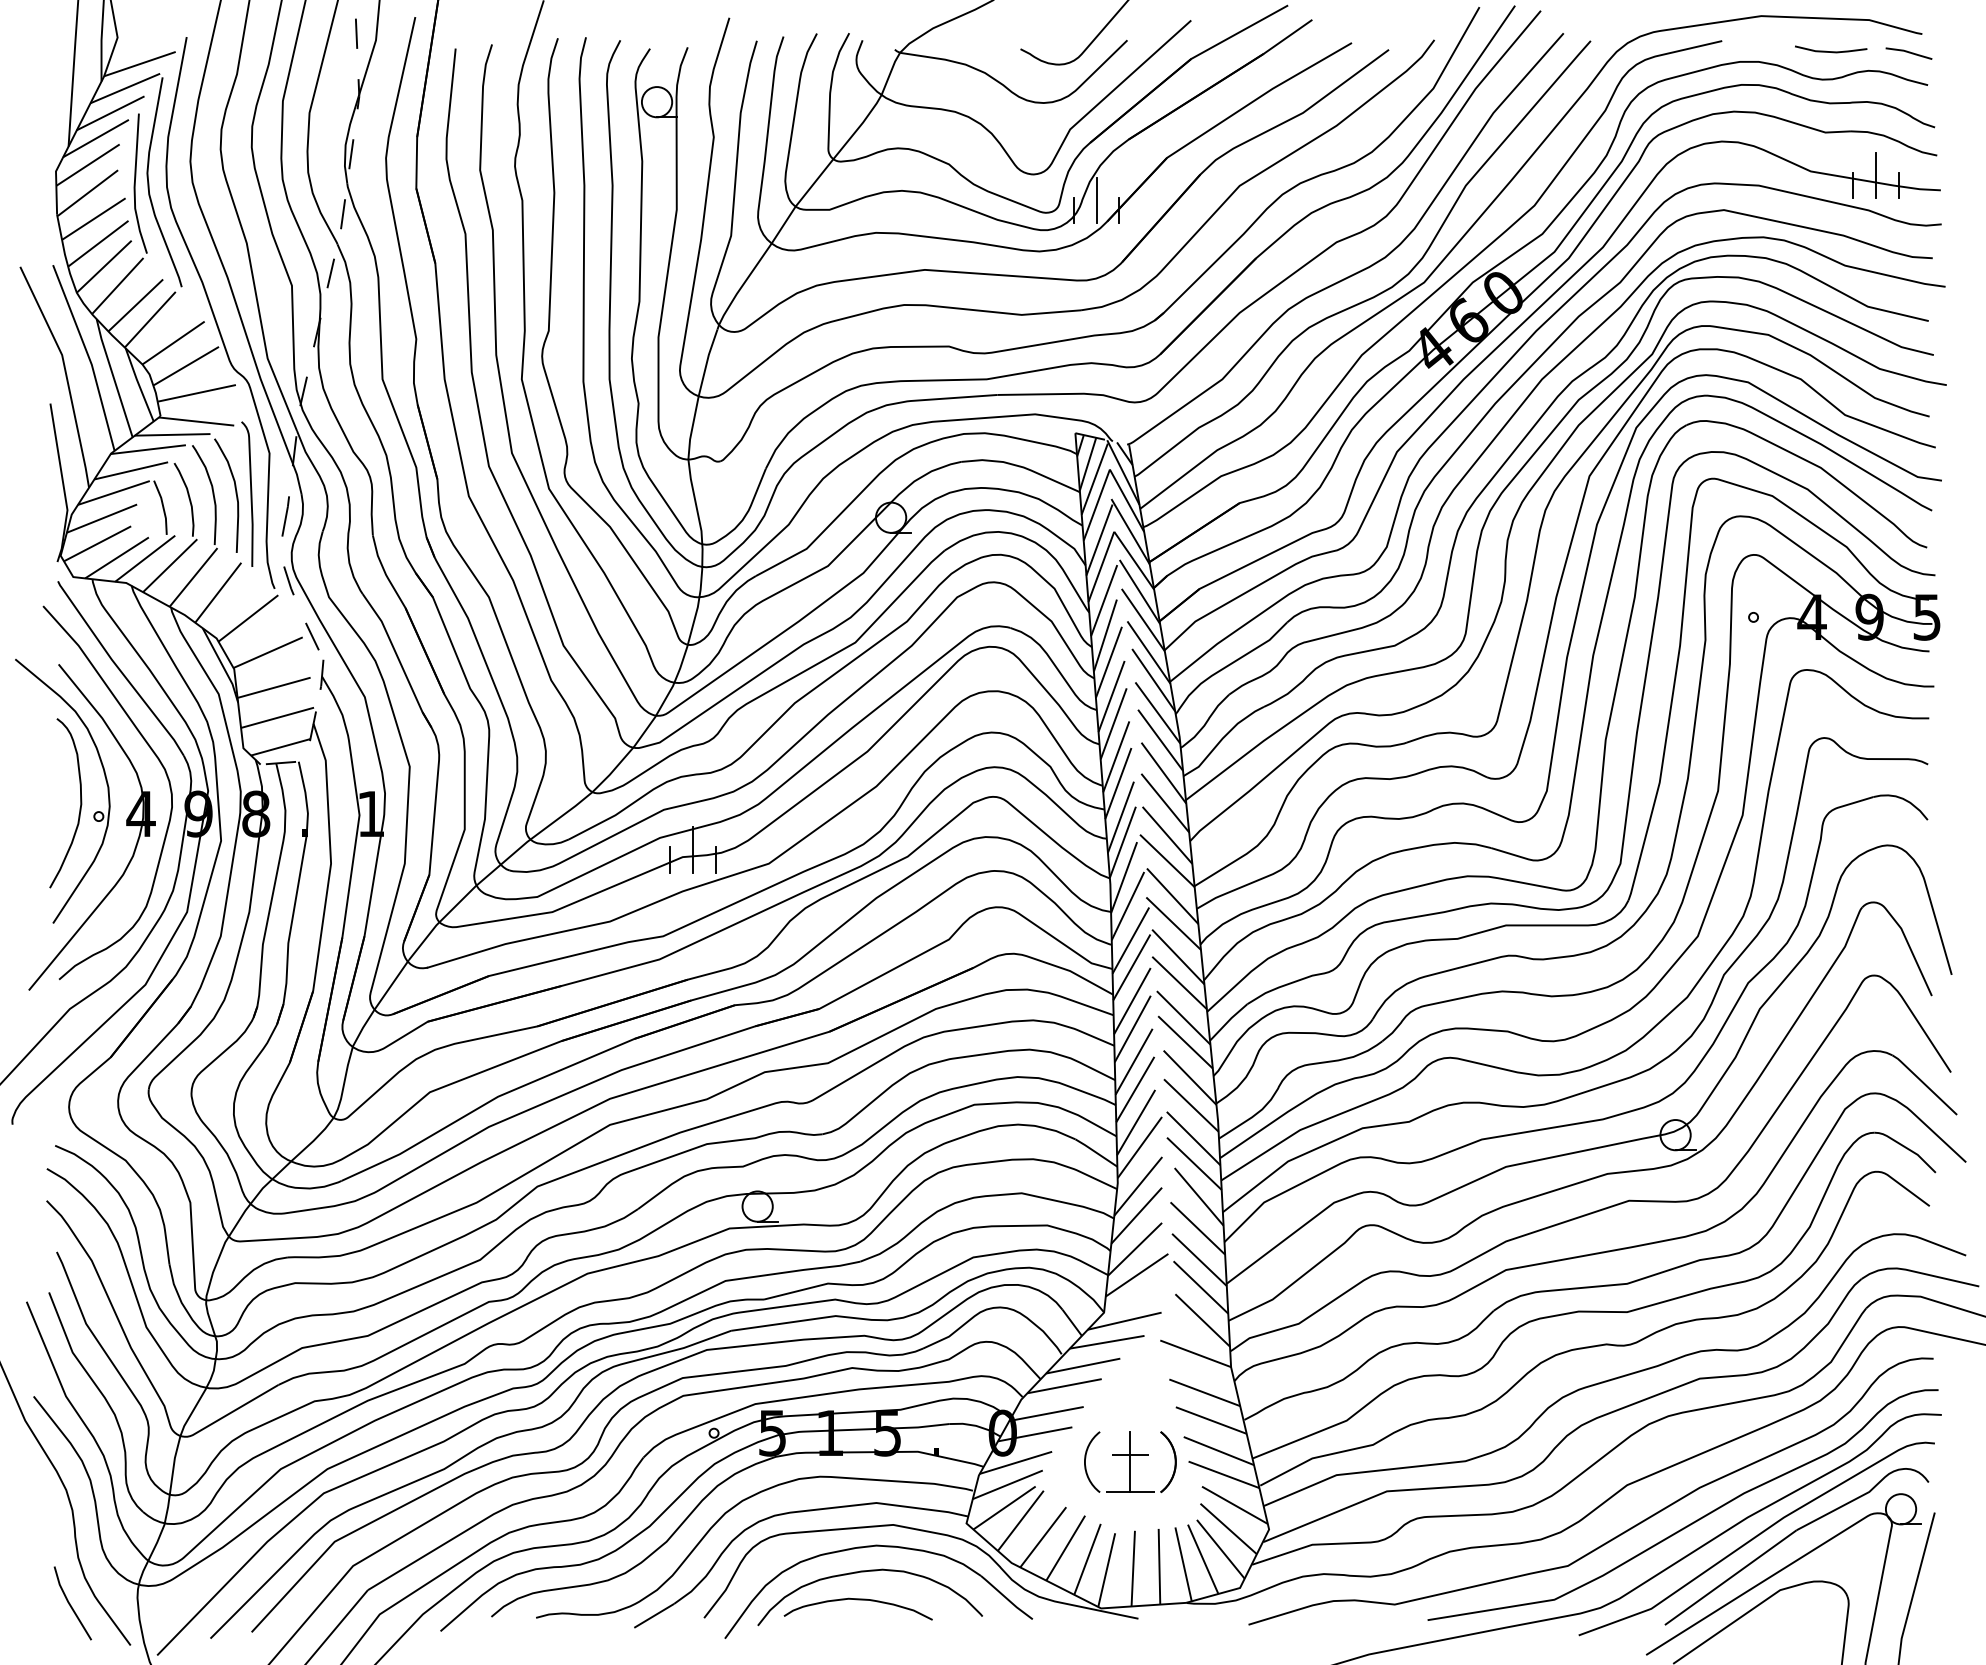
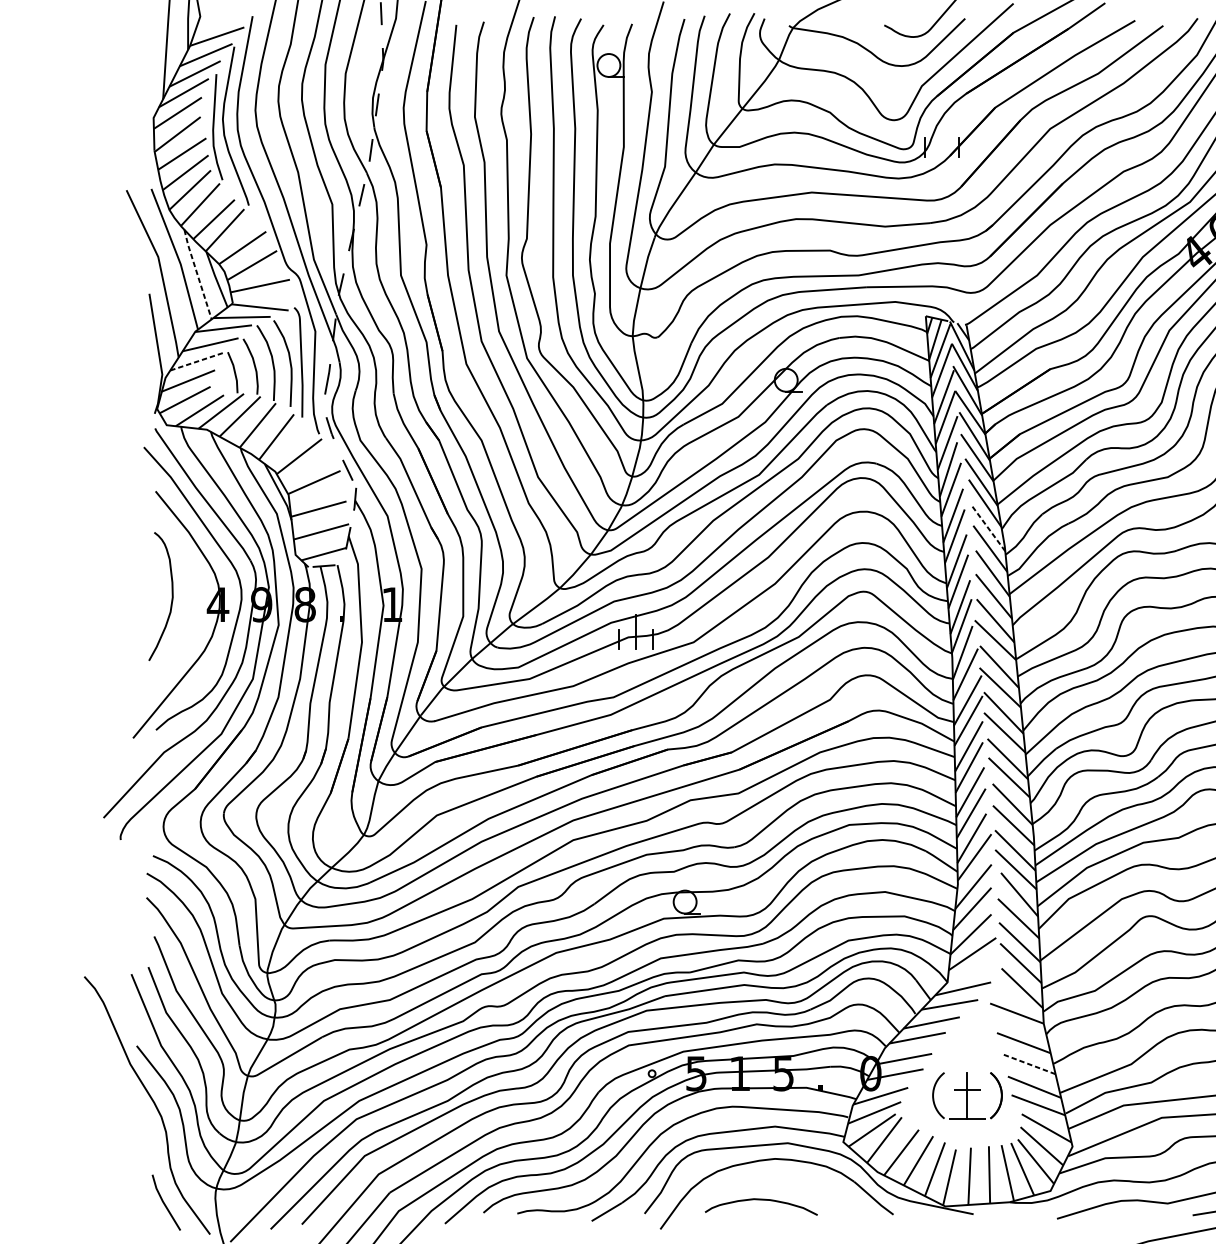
line: (1096, 200) -> (941, 139), removed
line: (113, 377) -> (197, 274), solid -> dashed
line: (113, 492) -> (197, 361), solid -> dashed
line: (1157, 712) -> (988, 527), solid -> dashed
part: (93, 814) -> (182, 605), removed
line: (1211, 1420) -> (1028, 1064), solid -> dashed
curve: (865, 1572) -> (766, 1179), removed

